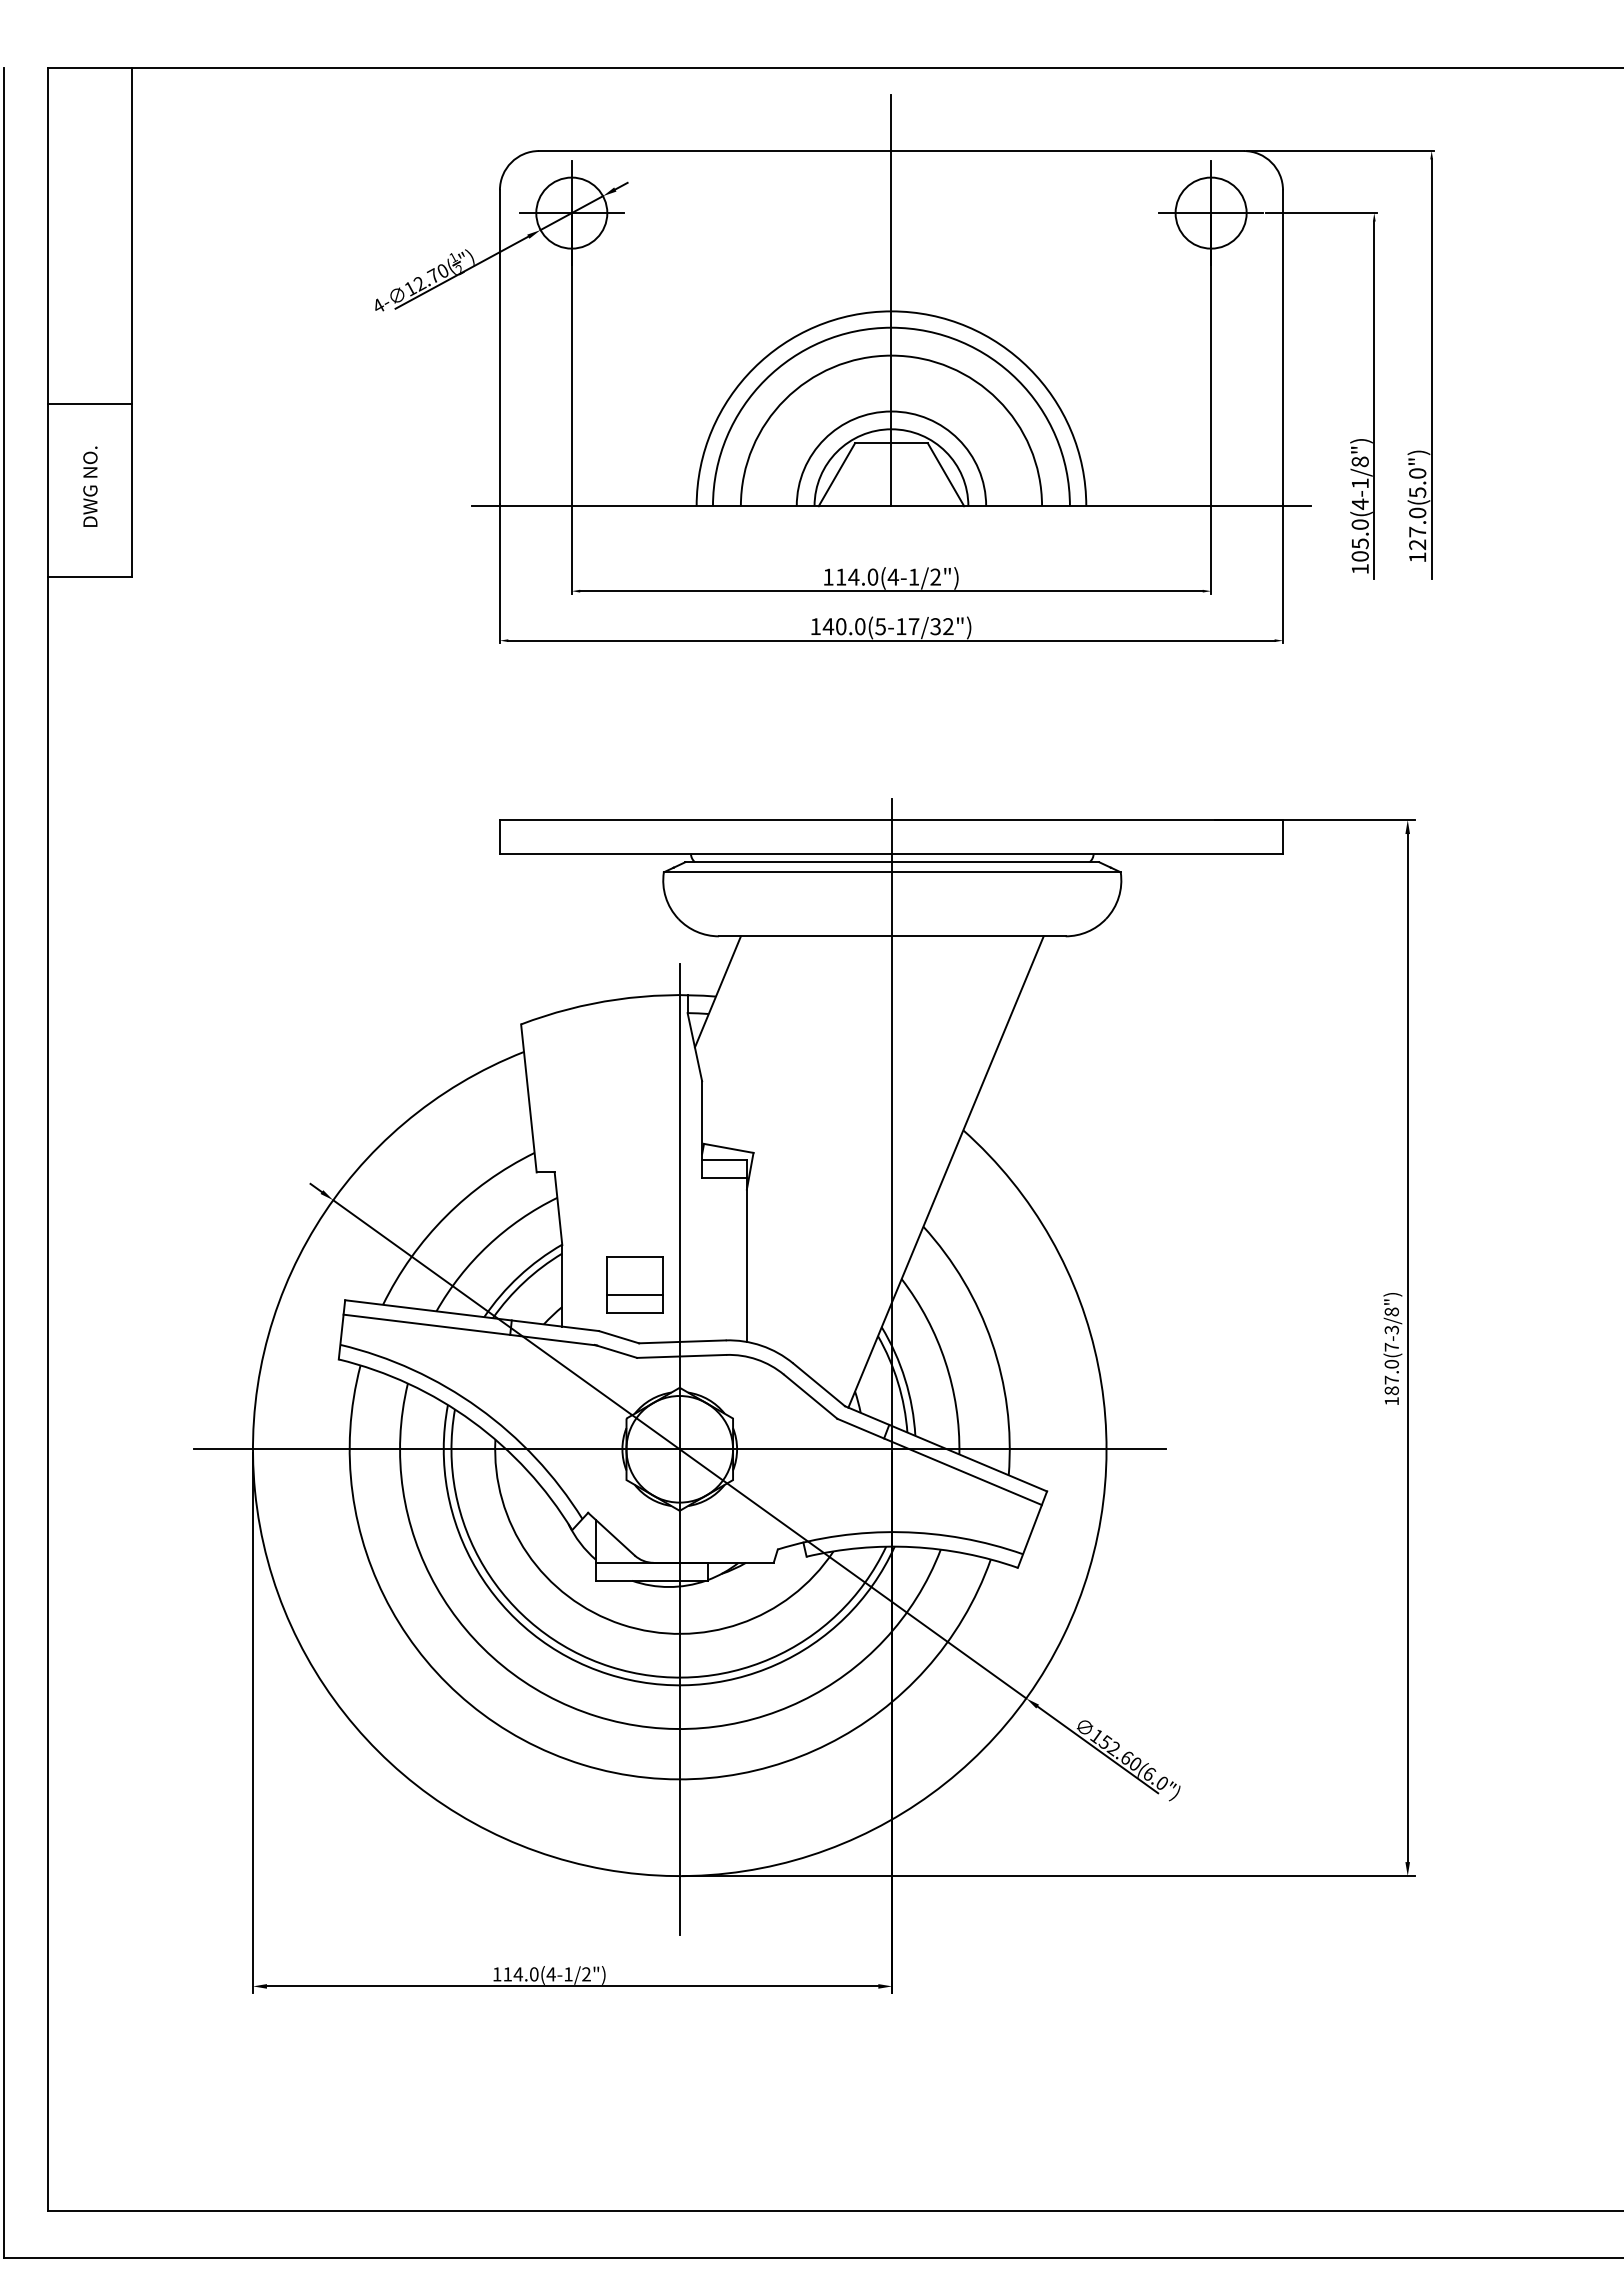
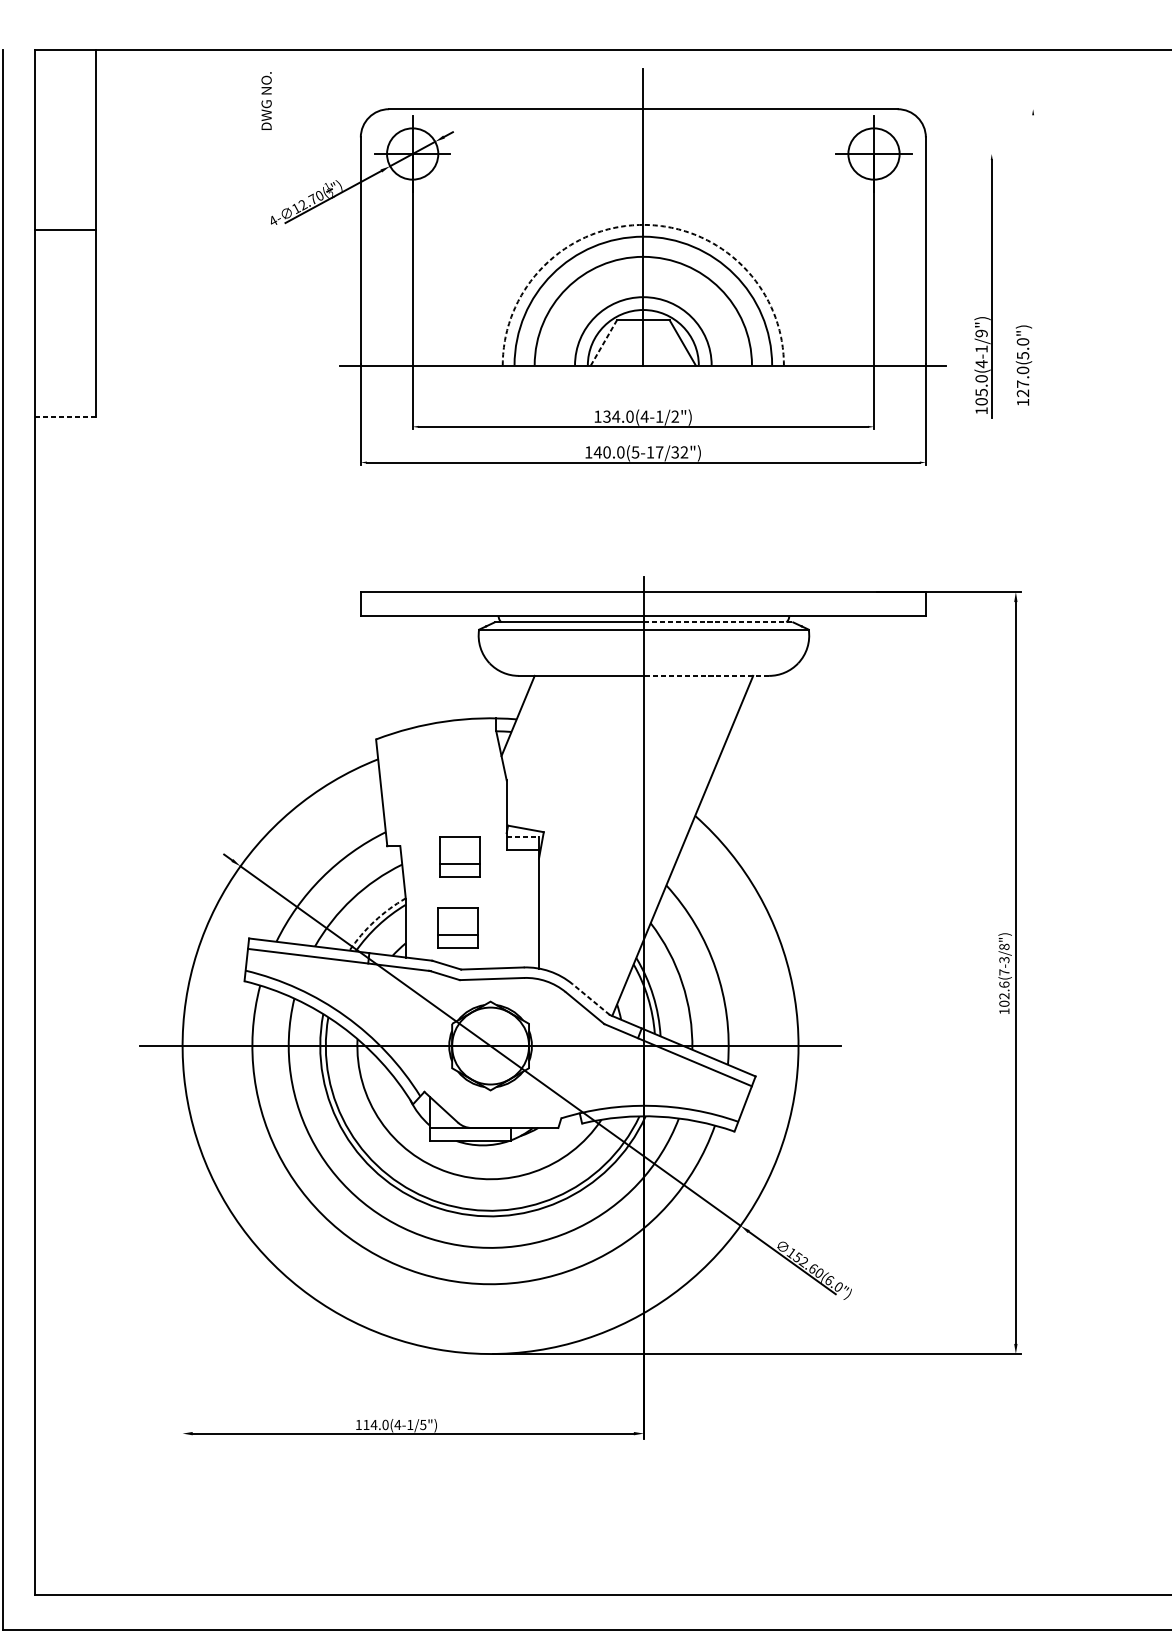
line: (1340, 151) -> (967, 109), removed
line: (1321, 213) -> (953, 154), removed
arc: (891, 311) -> (643, 225), solid -> dashed
line: (1431, 369) -> (1033, 266), removed
line: (90, 403) -> (65, 230), moved
text: (1359, 461) -> (981, 333), 105.0(4-1/8") -> 105.0(4-1/9")
line: (836, 475) -> (603, 343), solid -> dashed
text: (90, 486) -> (266, 100), moved
text: (840, 576) -> (606, 416), 114.0(4-1/2") -> 134.0(4-1/2")
line: (90, 577) -> (65, 416), solid -> dashed
line: (996, 862) -> (719, 622), solid -> dashed
line: (979, 936) -> (706, 676), solid -> dashed
line: (725, 1160) -> (523, 837), solid -> dashed
part: (636, 1186) -> (459, 856), added
arc: (519, 1276) -> (374, 921), solid -> dashed
text: (1391, 1377) -> (1004, 994), 187.0(7-3/8") -> 102.6(7-3/8")
line: (819, 1384) -> (591, 999), solid -> dashed
line: (679, 1449) -> (490, 1046), removed
line: (252, 1722) -> (182, 1243), removed
text: (586, 1974) -> (423, 1425), 114.0(4-1/2") -> 114.0(4-1/5")

